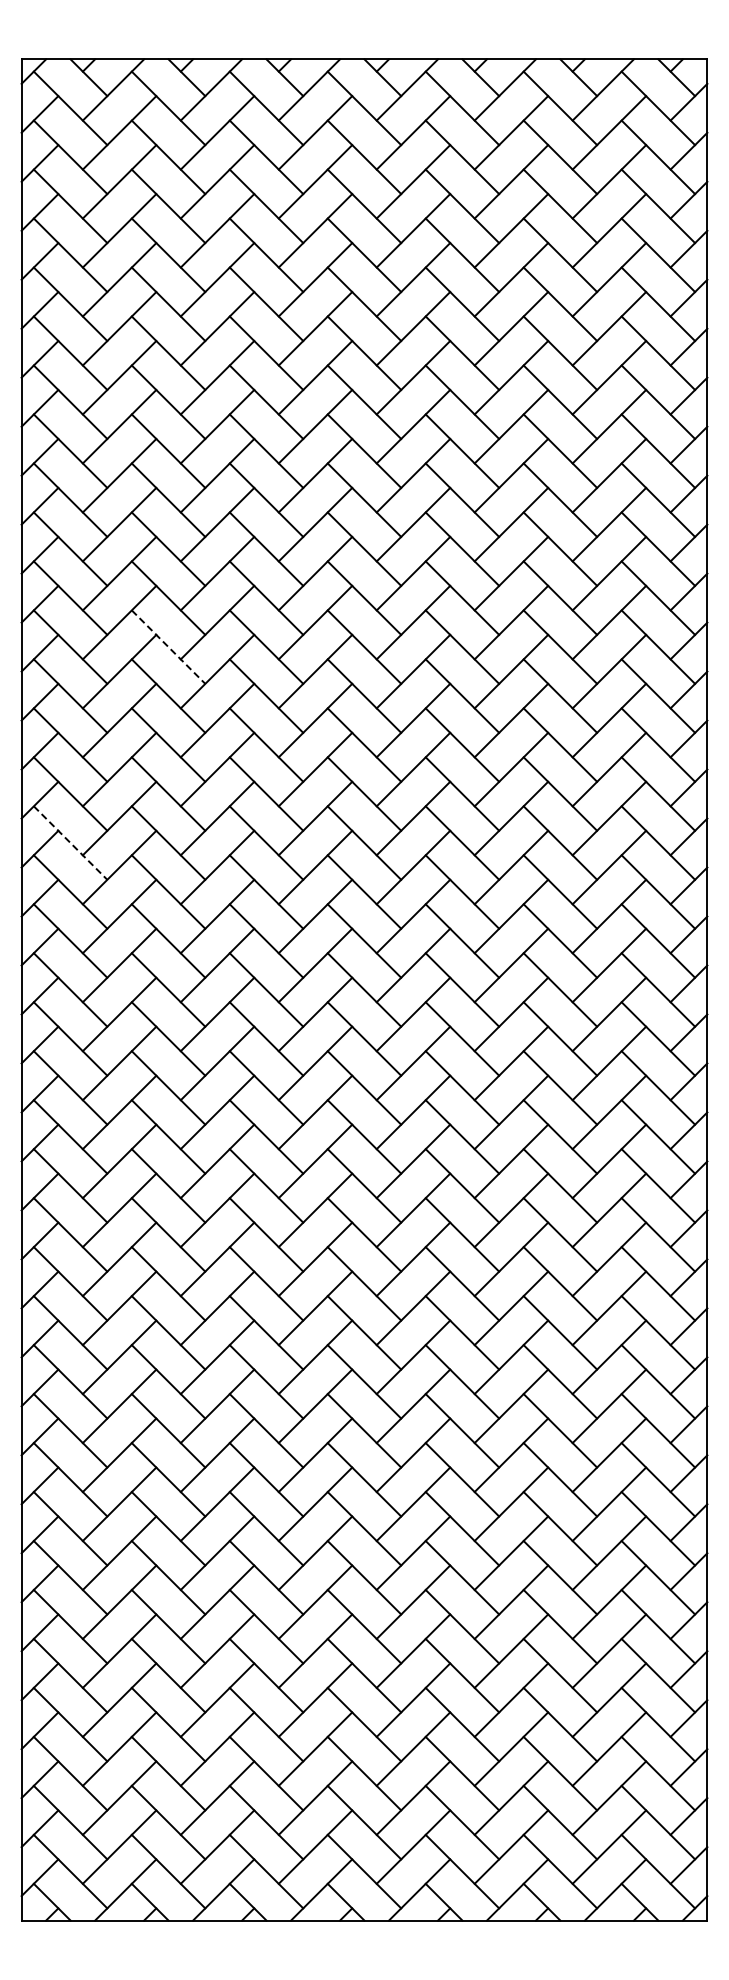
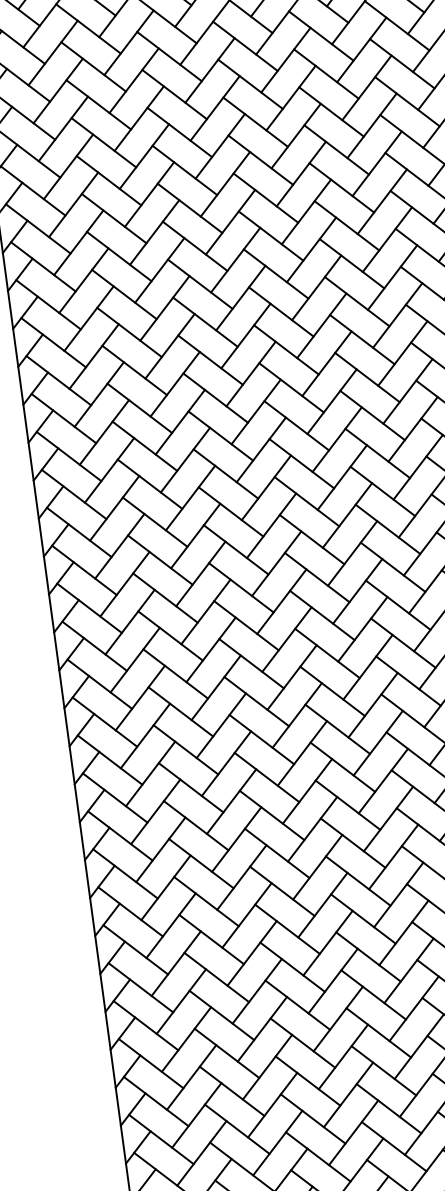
line: (168, 647) -> (134, 370), dashed -> solid
line: (70, 843) -> (79, 532), dashed -> solid

